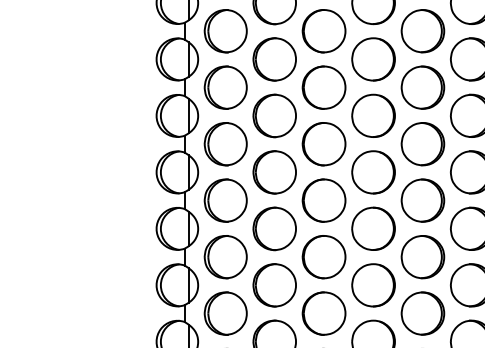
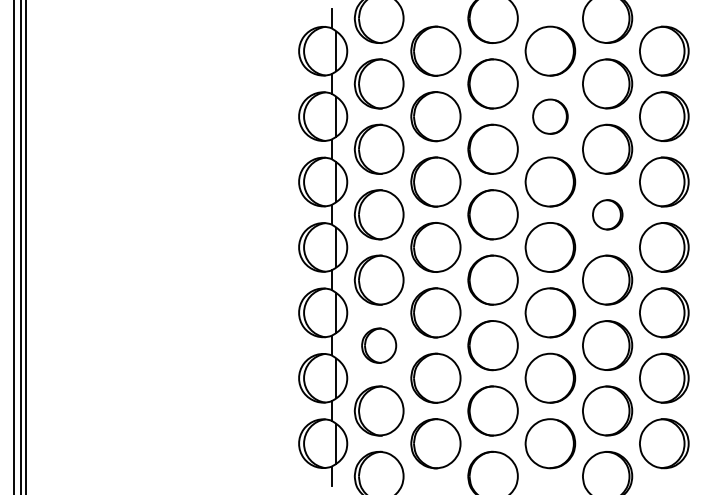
part: (373, 59) -> (550, 116), size x0.7
part: (422, 143) -> (607, 214), size x0.6
part: (225, 257) -> (378, 345), size x0.7

